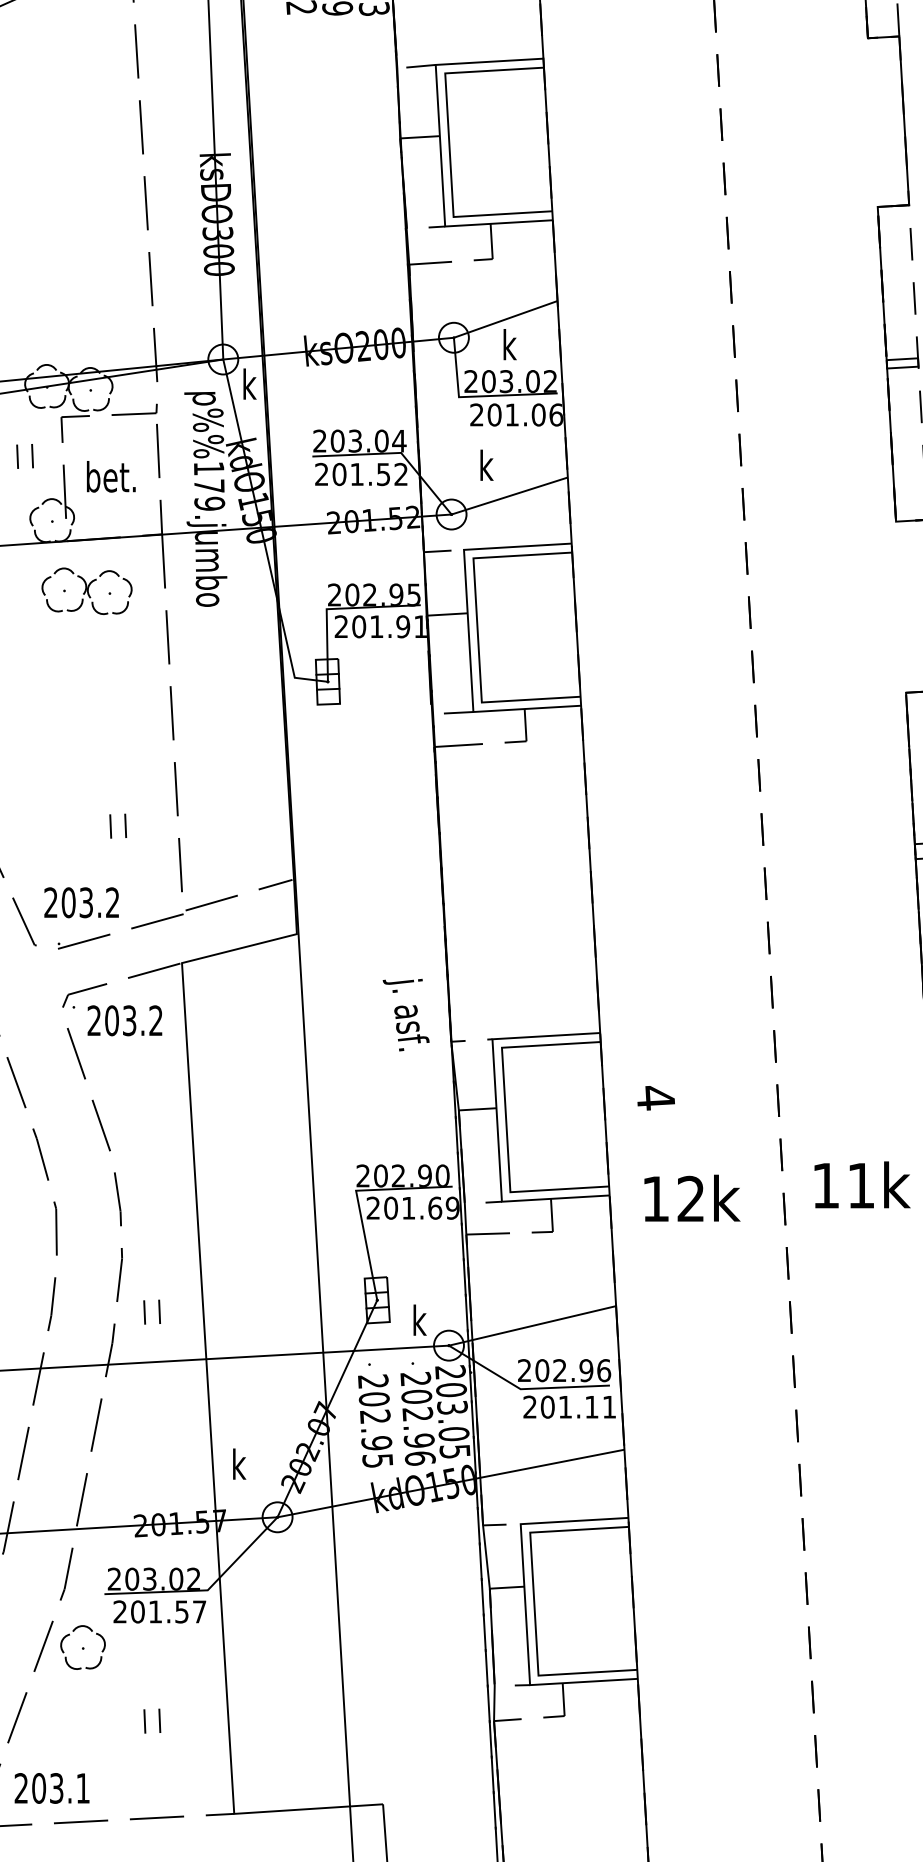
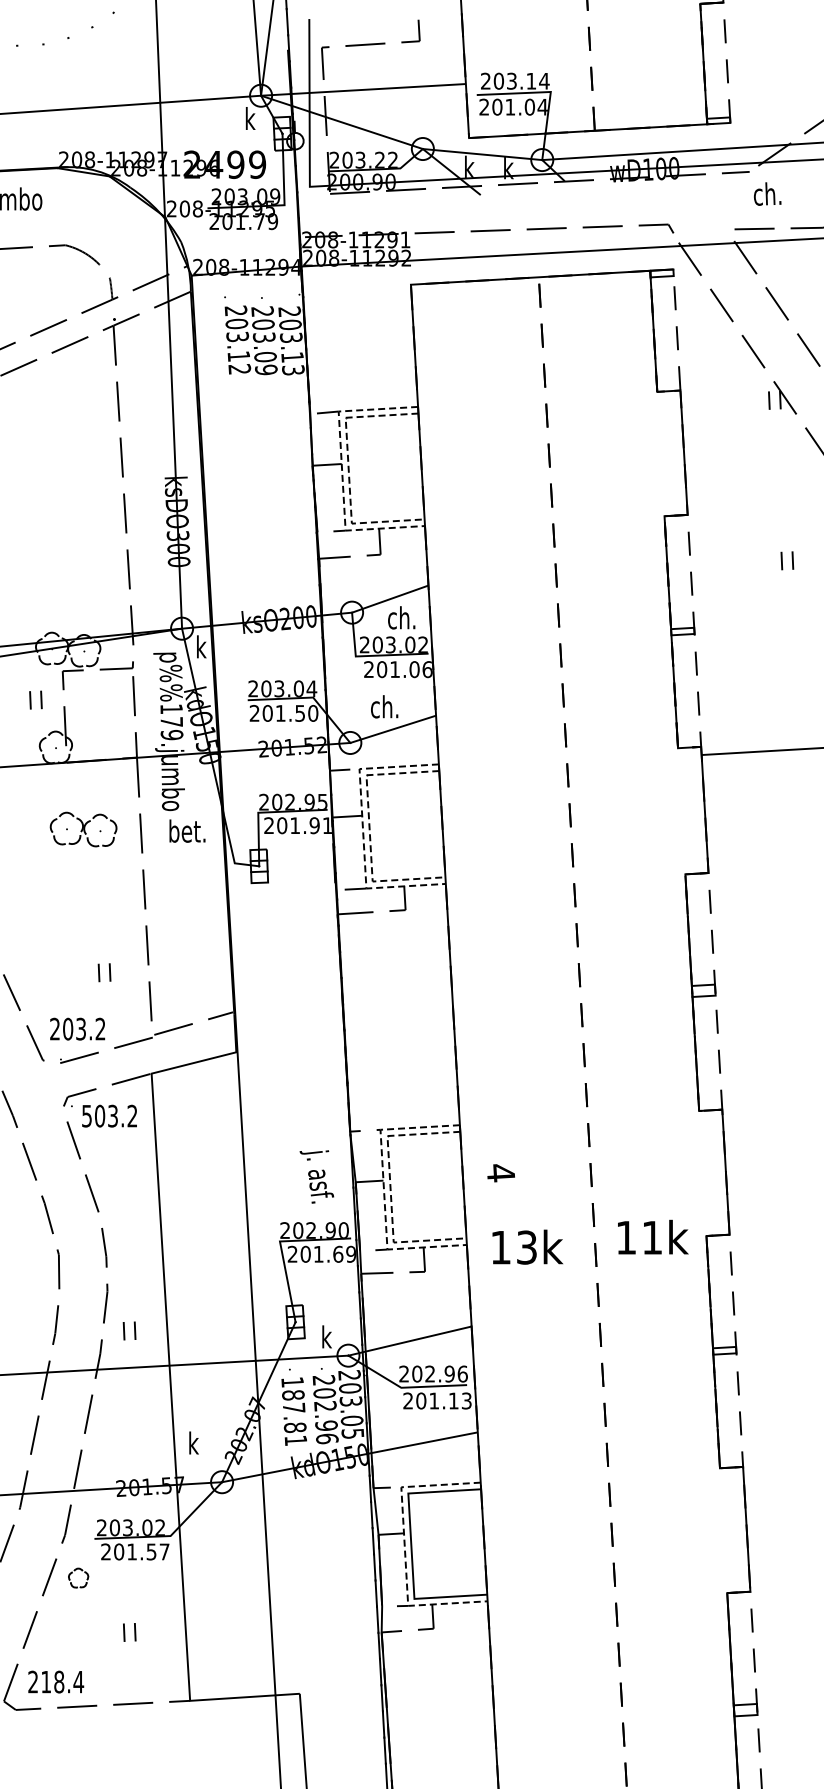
line: (440, 146) -> (342, 471), solid -> dashed
line: (449, 146) -> (348, 471), solid -> dashed
text: (520, 344) -> (401, 617), k -> ch.
text: (497, 465) -> (384, 706), k -> ch.
text: (401, 474) -> (313, 713), 201.52 -> 201.50
text: (111, 475) -> (187, 830), moved
part: (86, 591) -> (83, 829), moved
line: (468, 630) -> (362, 828), solid -> dashed
line: (477, 630) -> (369, 828), solid -> dashed
text: (405, 1014) -> (316, 1176), moved
text: (93, 1019) -> (86, 1115), 203.2 -> 503.2
line: (496, 1120) -> (383, 1189), solid -> dashed
line: (506, 1120) -> (390, 1189), solid -> dashed
text: (690, 1198) -> (526, 1247), 12k -> 13k
text: (609, 1406) -> (466, 1400), 201.11 -> 201.13
text: (375, 1420) -> (294, 1410), 202.95 -> 187.81
line: (525, 1605) -> (404, 1547), solid -> dashed
part: (82, 1646) -> (78, 1577), size x0.6
text: (61, 1787) -> (62, 1681), 203.1 -> 218.4

